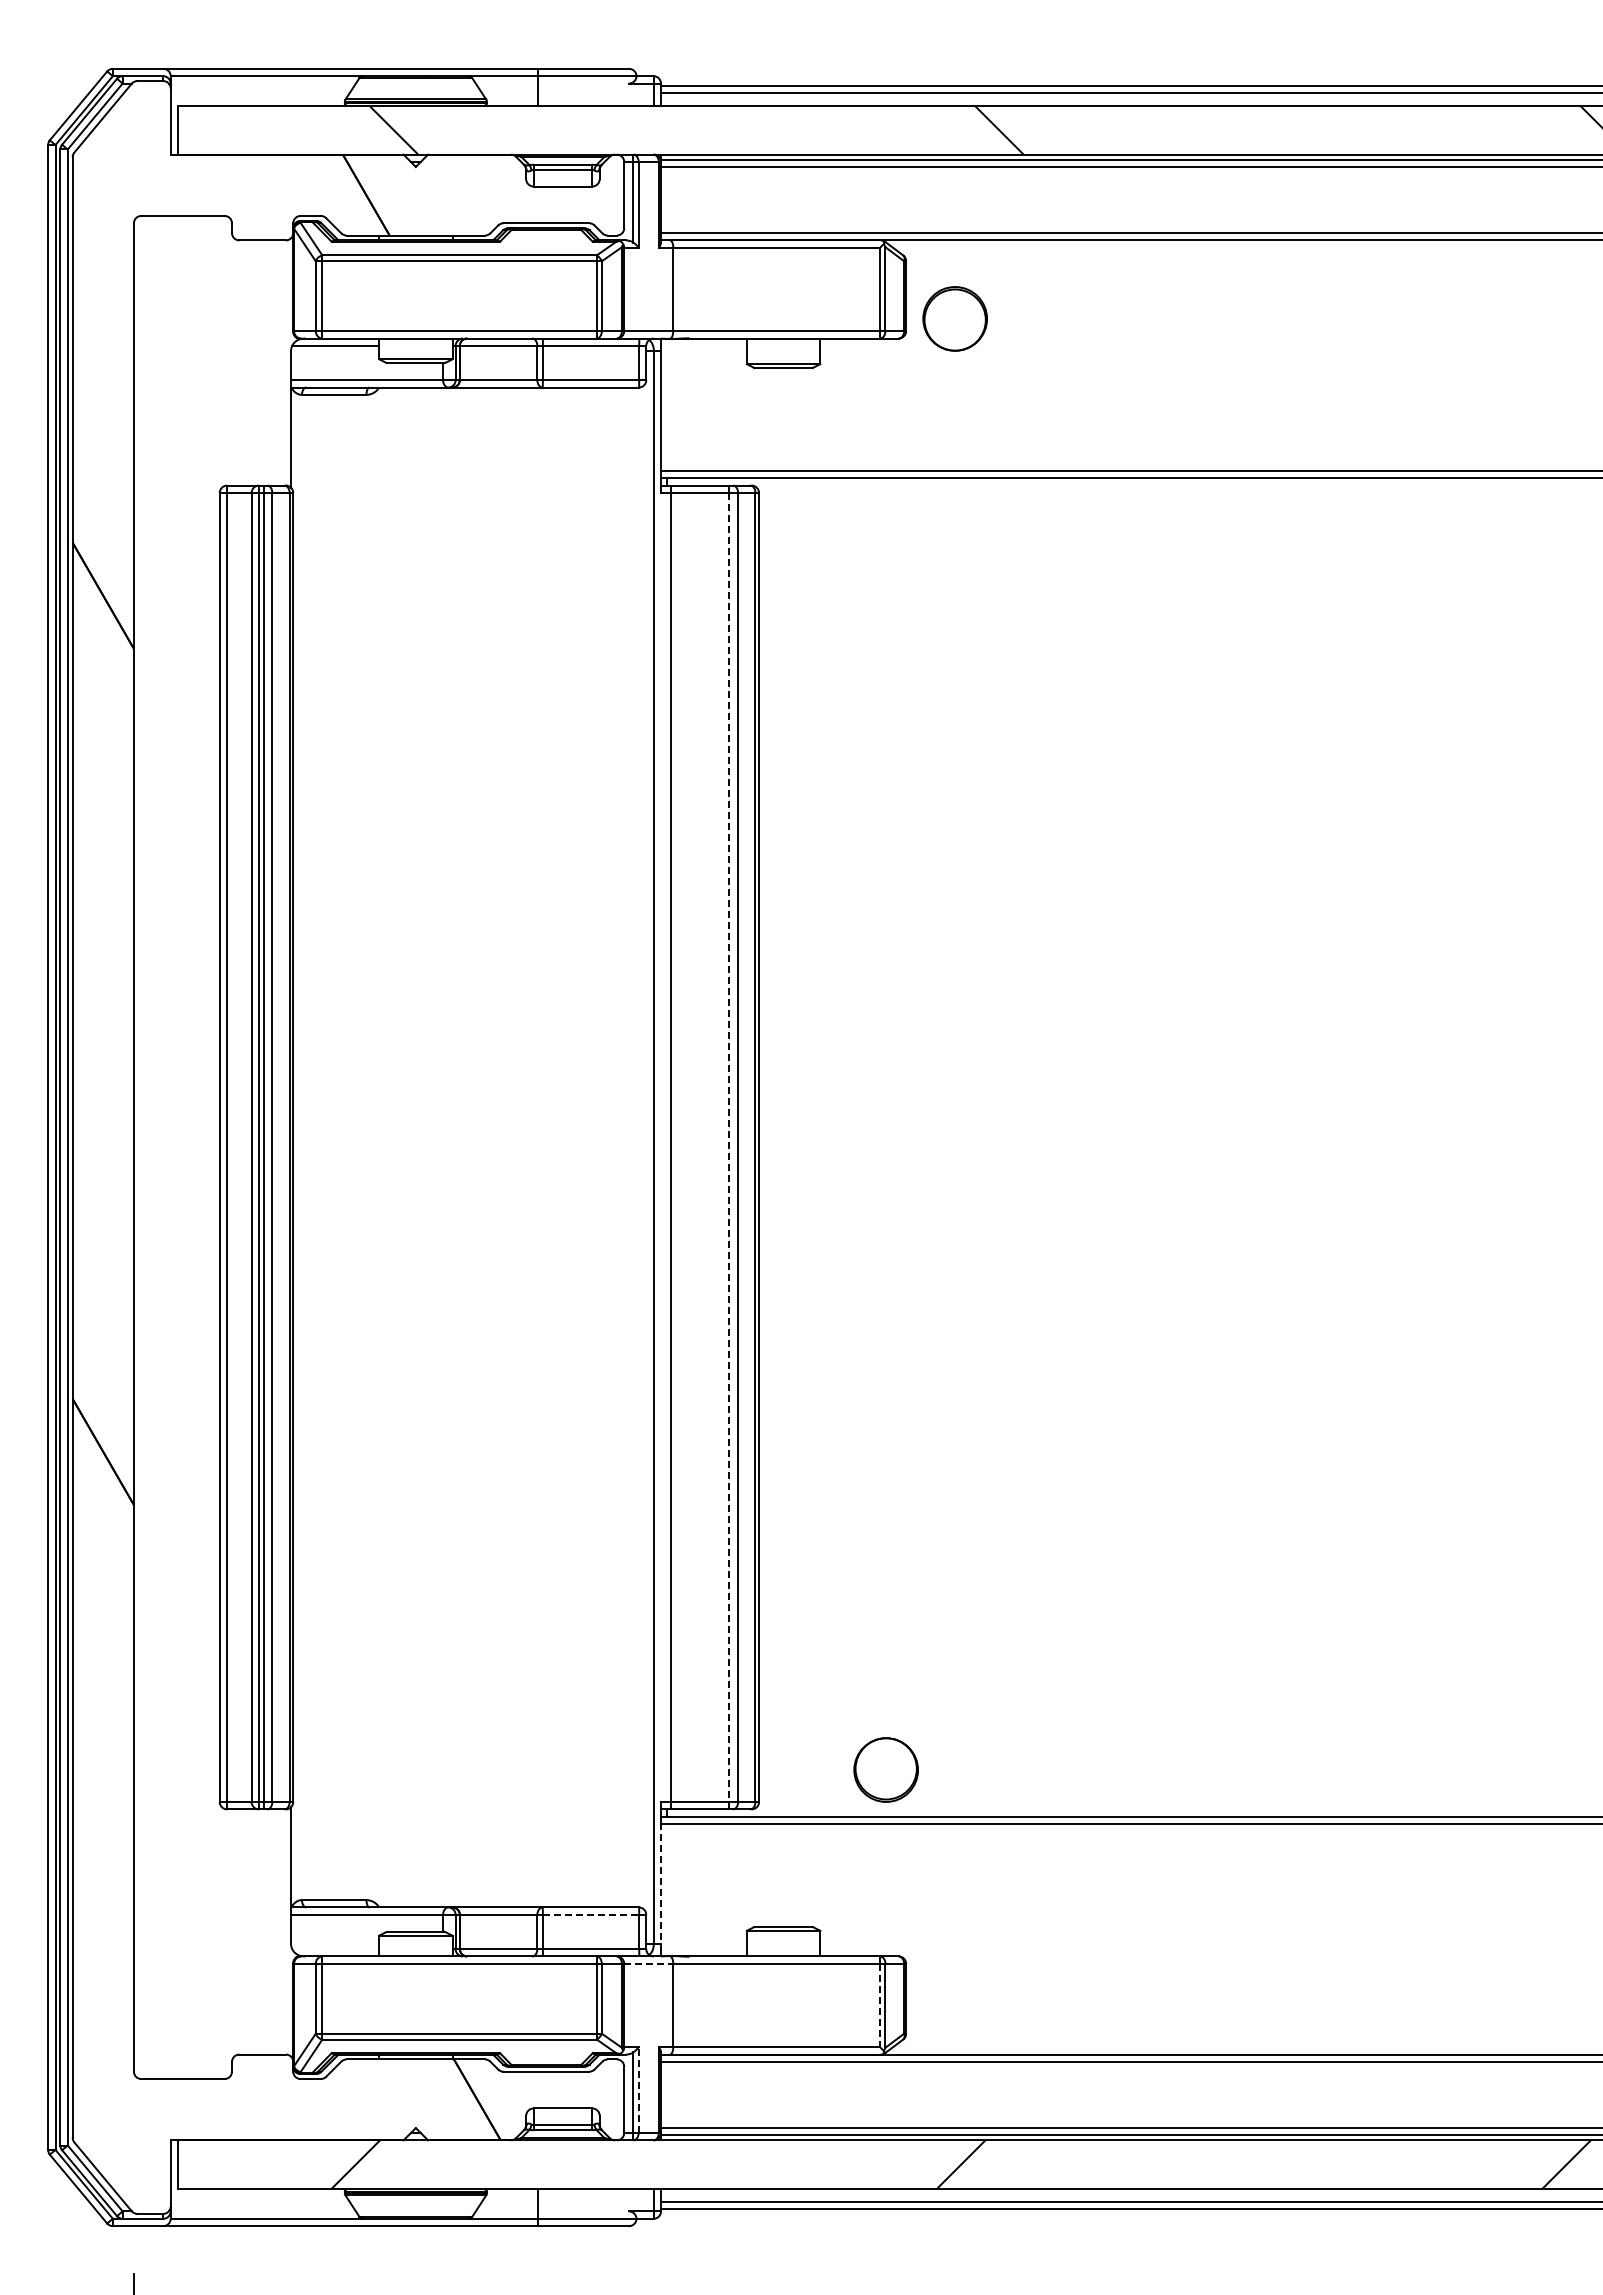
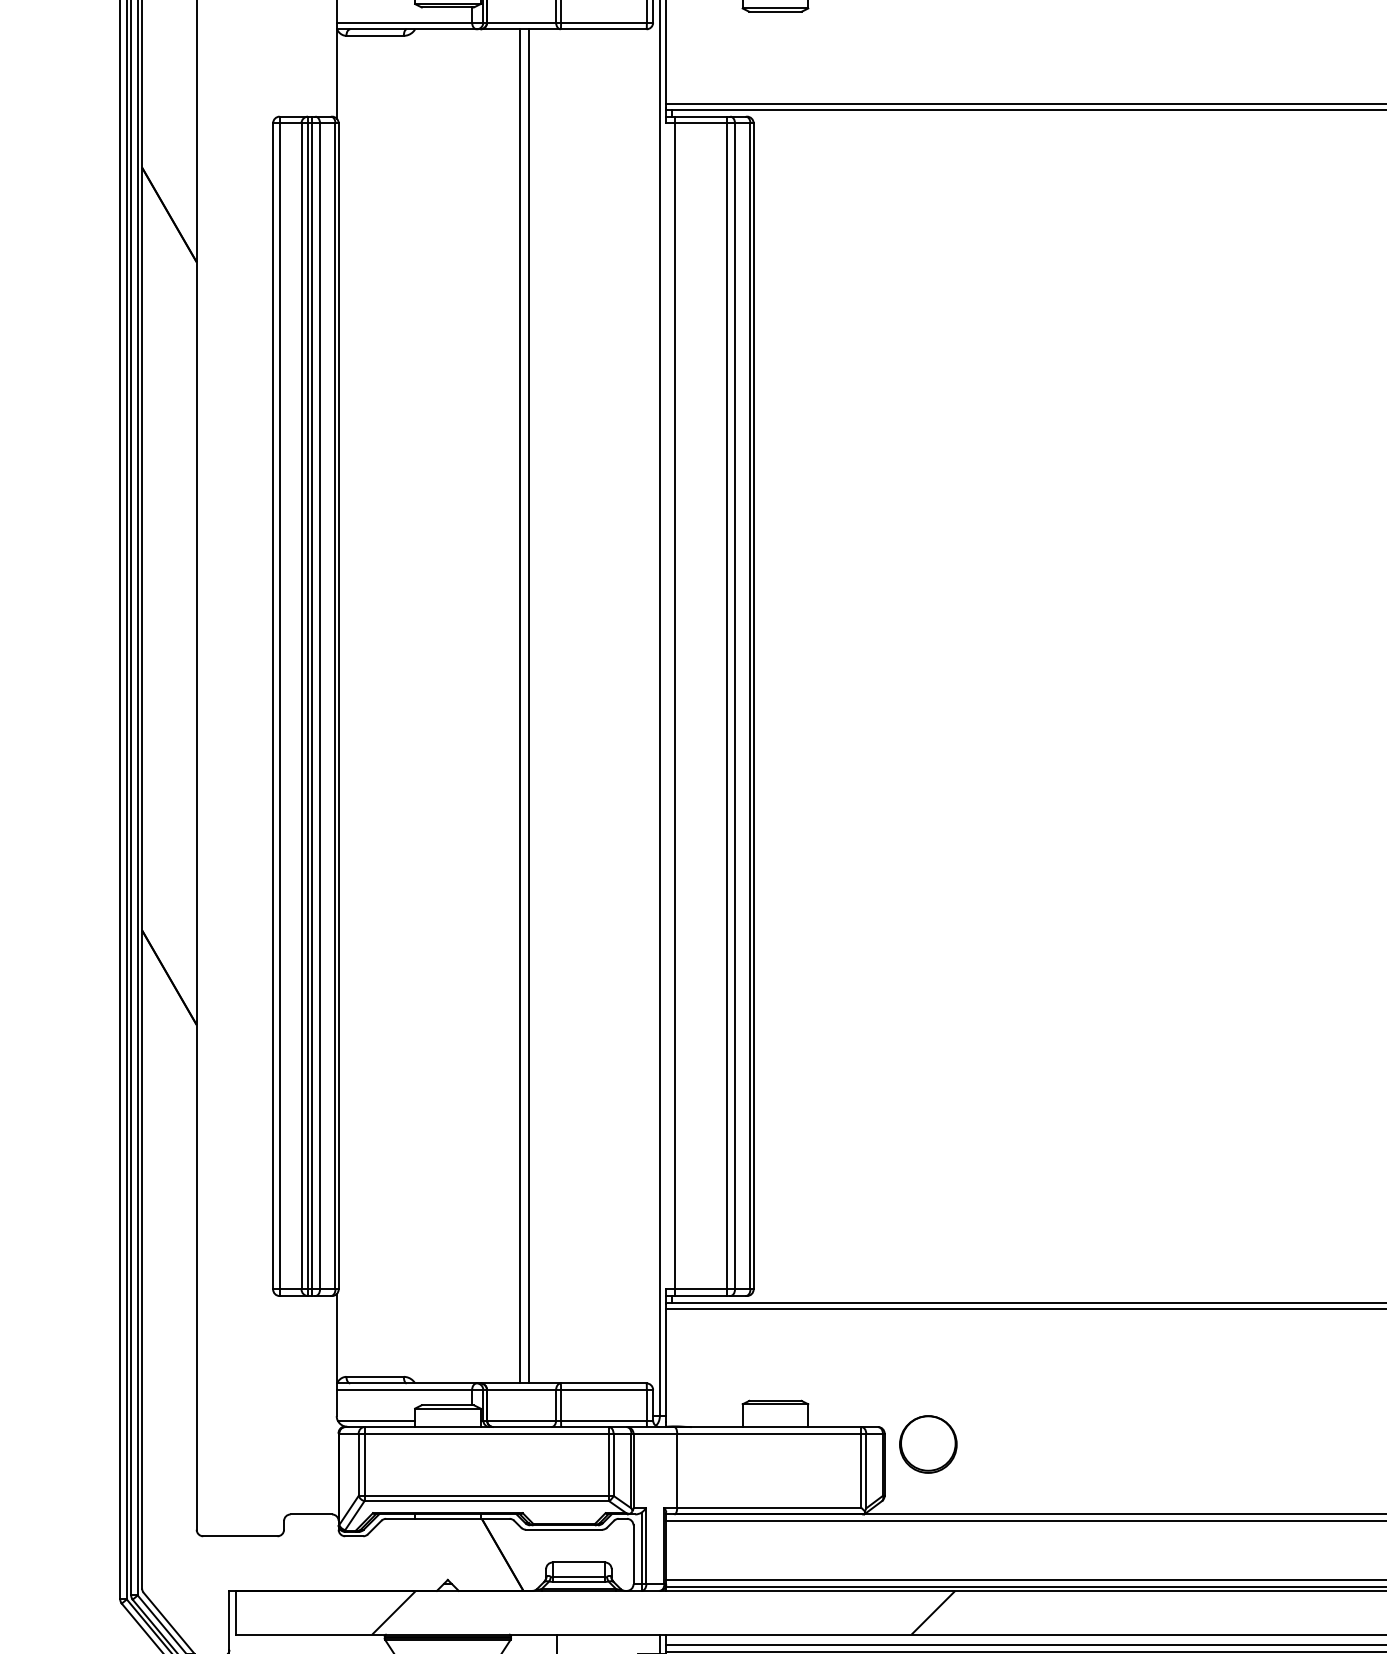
line: (497, 1147) -> (520, 706), added
line: (507, 1147) -> (529, 706), added
line: (729, 1147) -> (727, 706), dashed -> solid
part: (885, 1769) -> (927, 1444), moved
line: (661, 1887) -> (666, 1365), dashed -> solid
line: (591, 1914) -> (604, 1389), dashed -> solid
line: (335, 1949) -> (376, 1420), added
line: (648, 1963) -> (655, 1433), dashed -> solid
line: (880, 2005) -> (861, 1470), dashed -> solid
line: (638, 2090) -> (646, 1546), dashed -> solid

